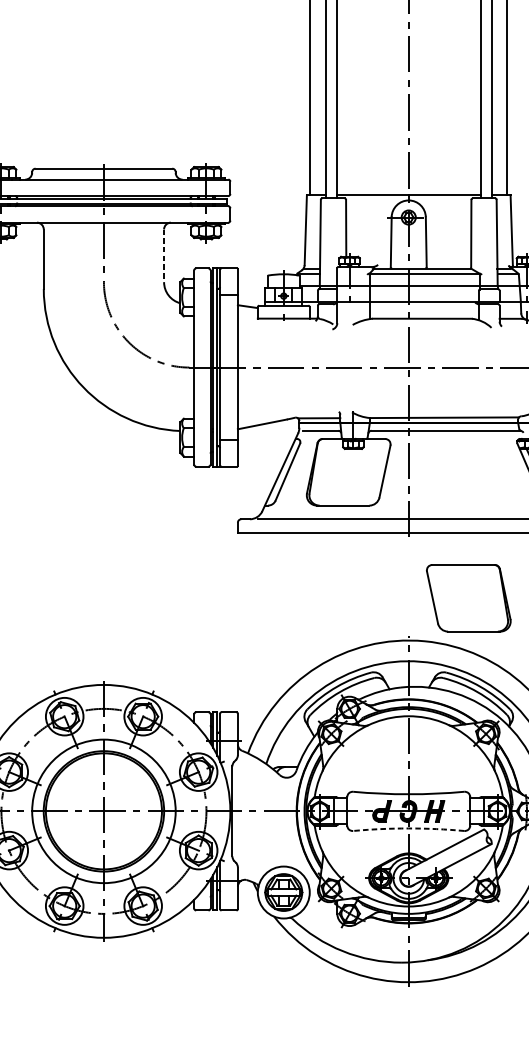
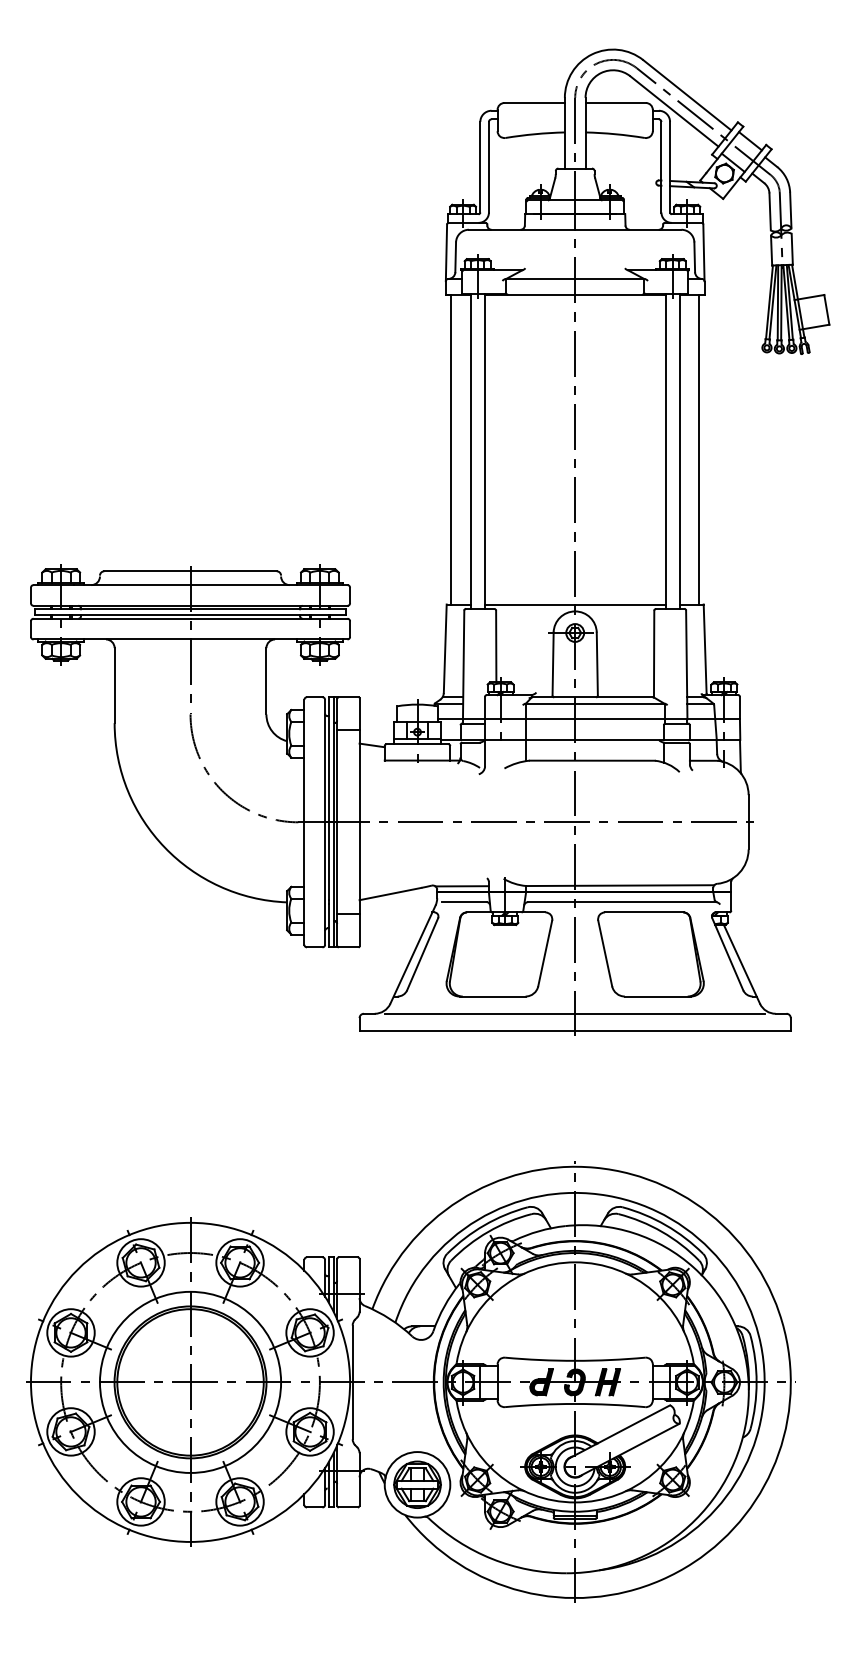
line: (164, 255) -> (266, 681), dashed -> solid
part: (468, 598) -> (650, 954), moved
arc: (408, 828) -> (575, 1403), dashed -> solid

